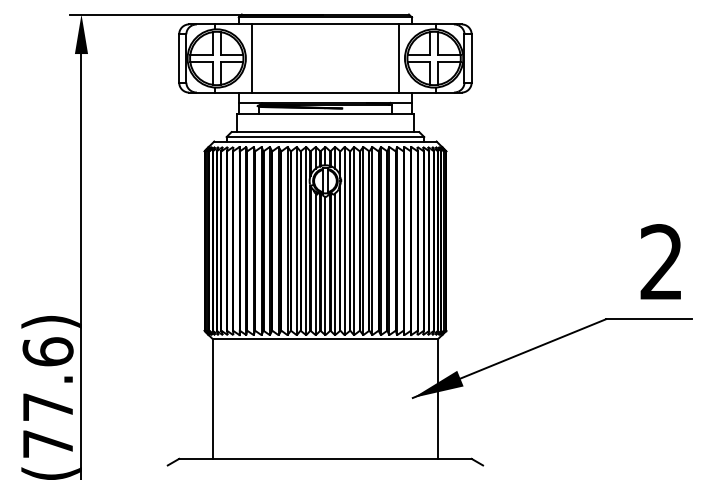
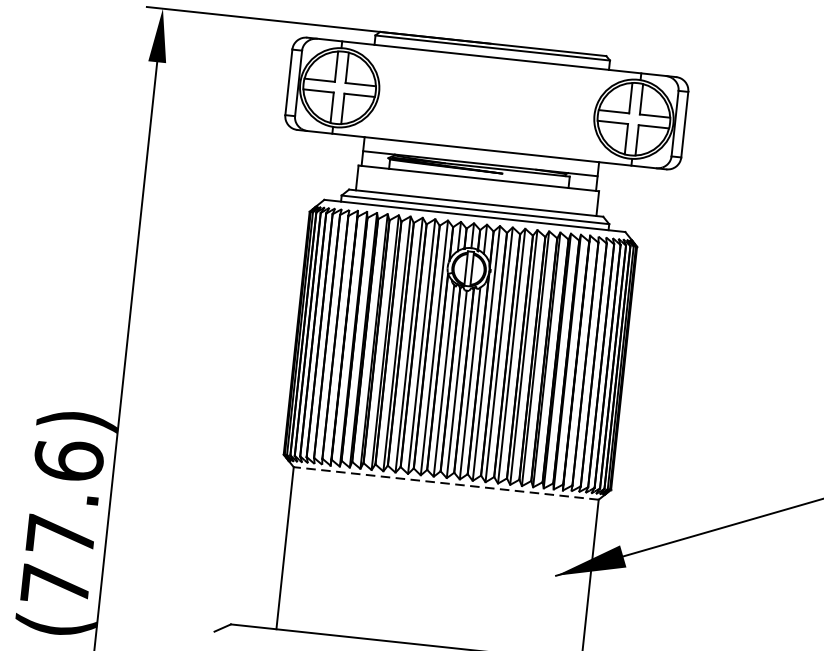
line: (251, 58) -> (386, 92), removed
line: (399, 58) -> (587, 114), removed
line: (325, 339) -> (446, 483), solid -> dashed

